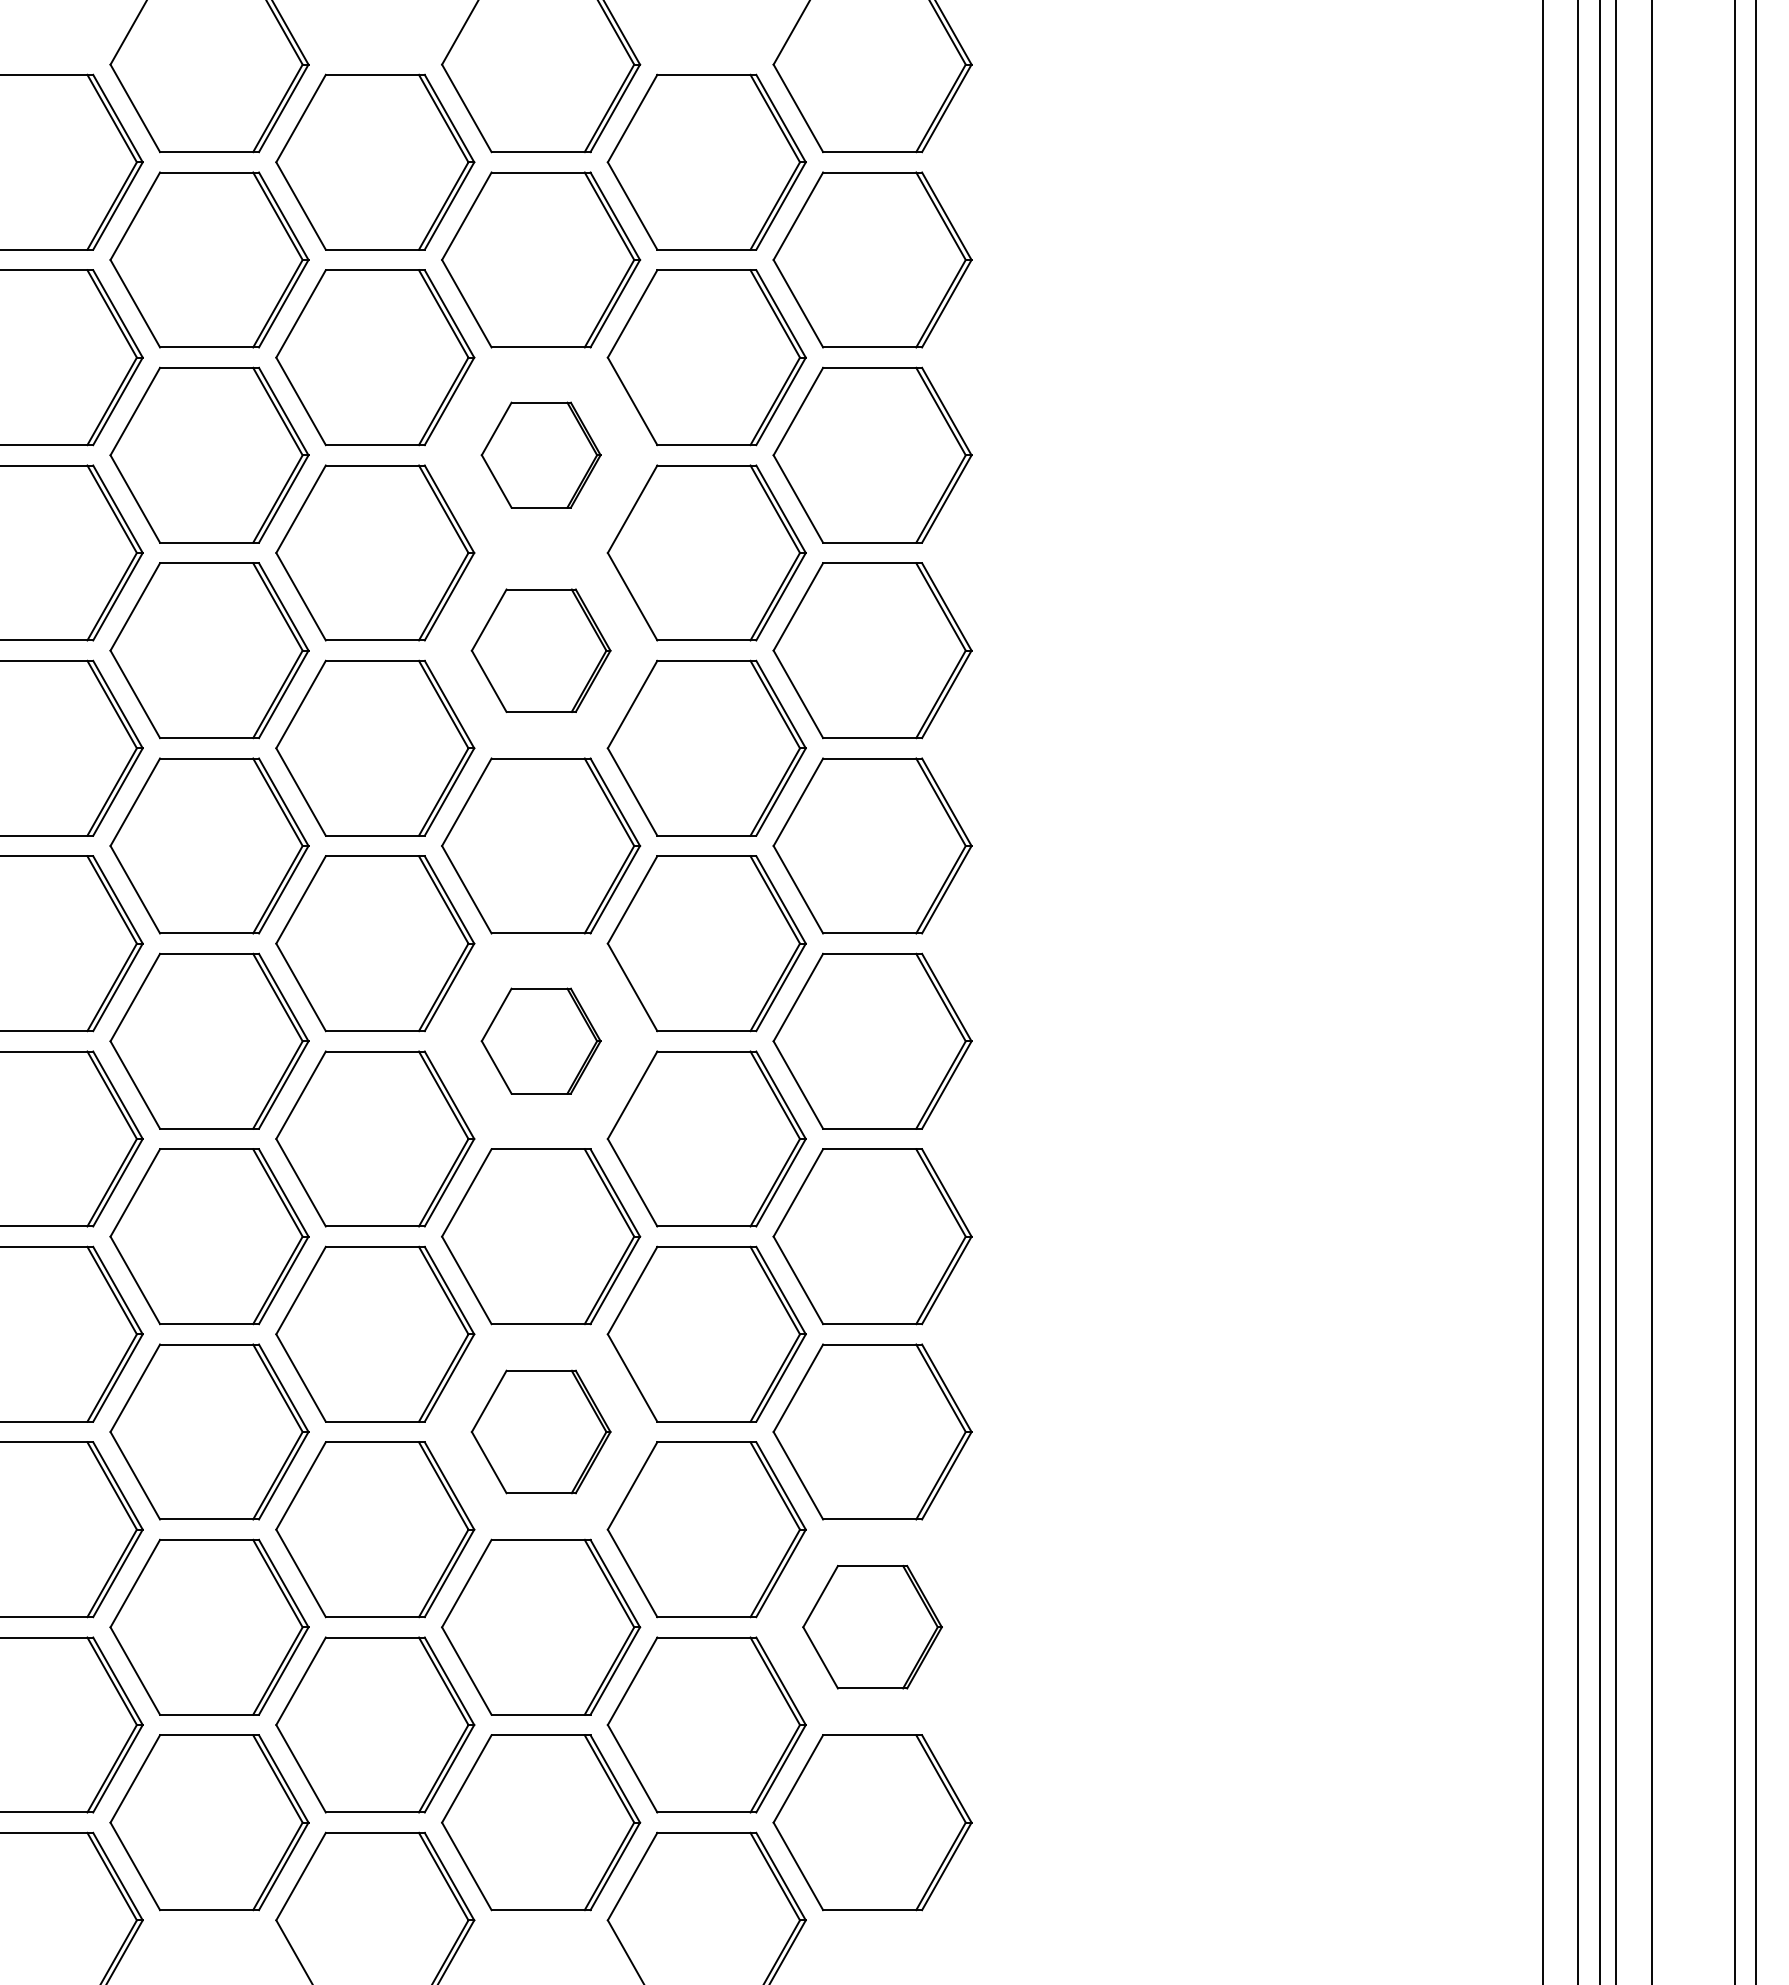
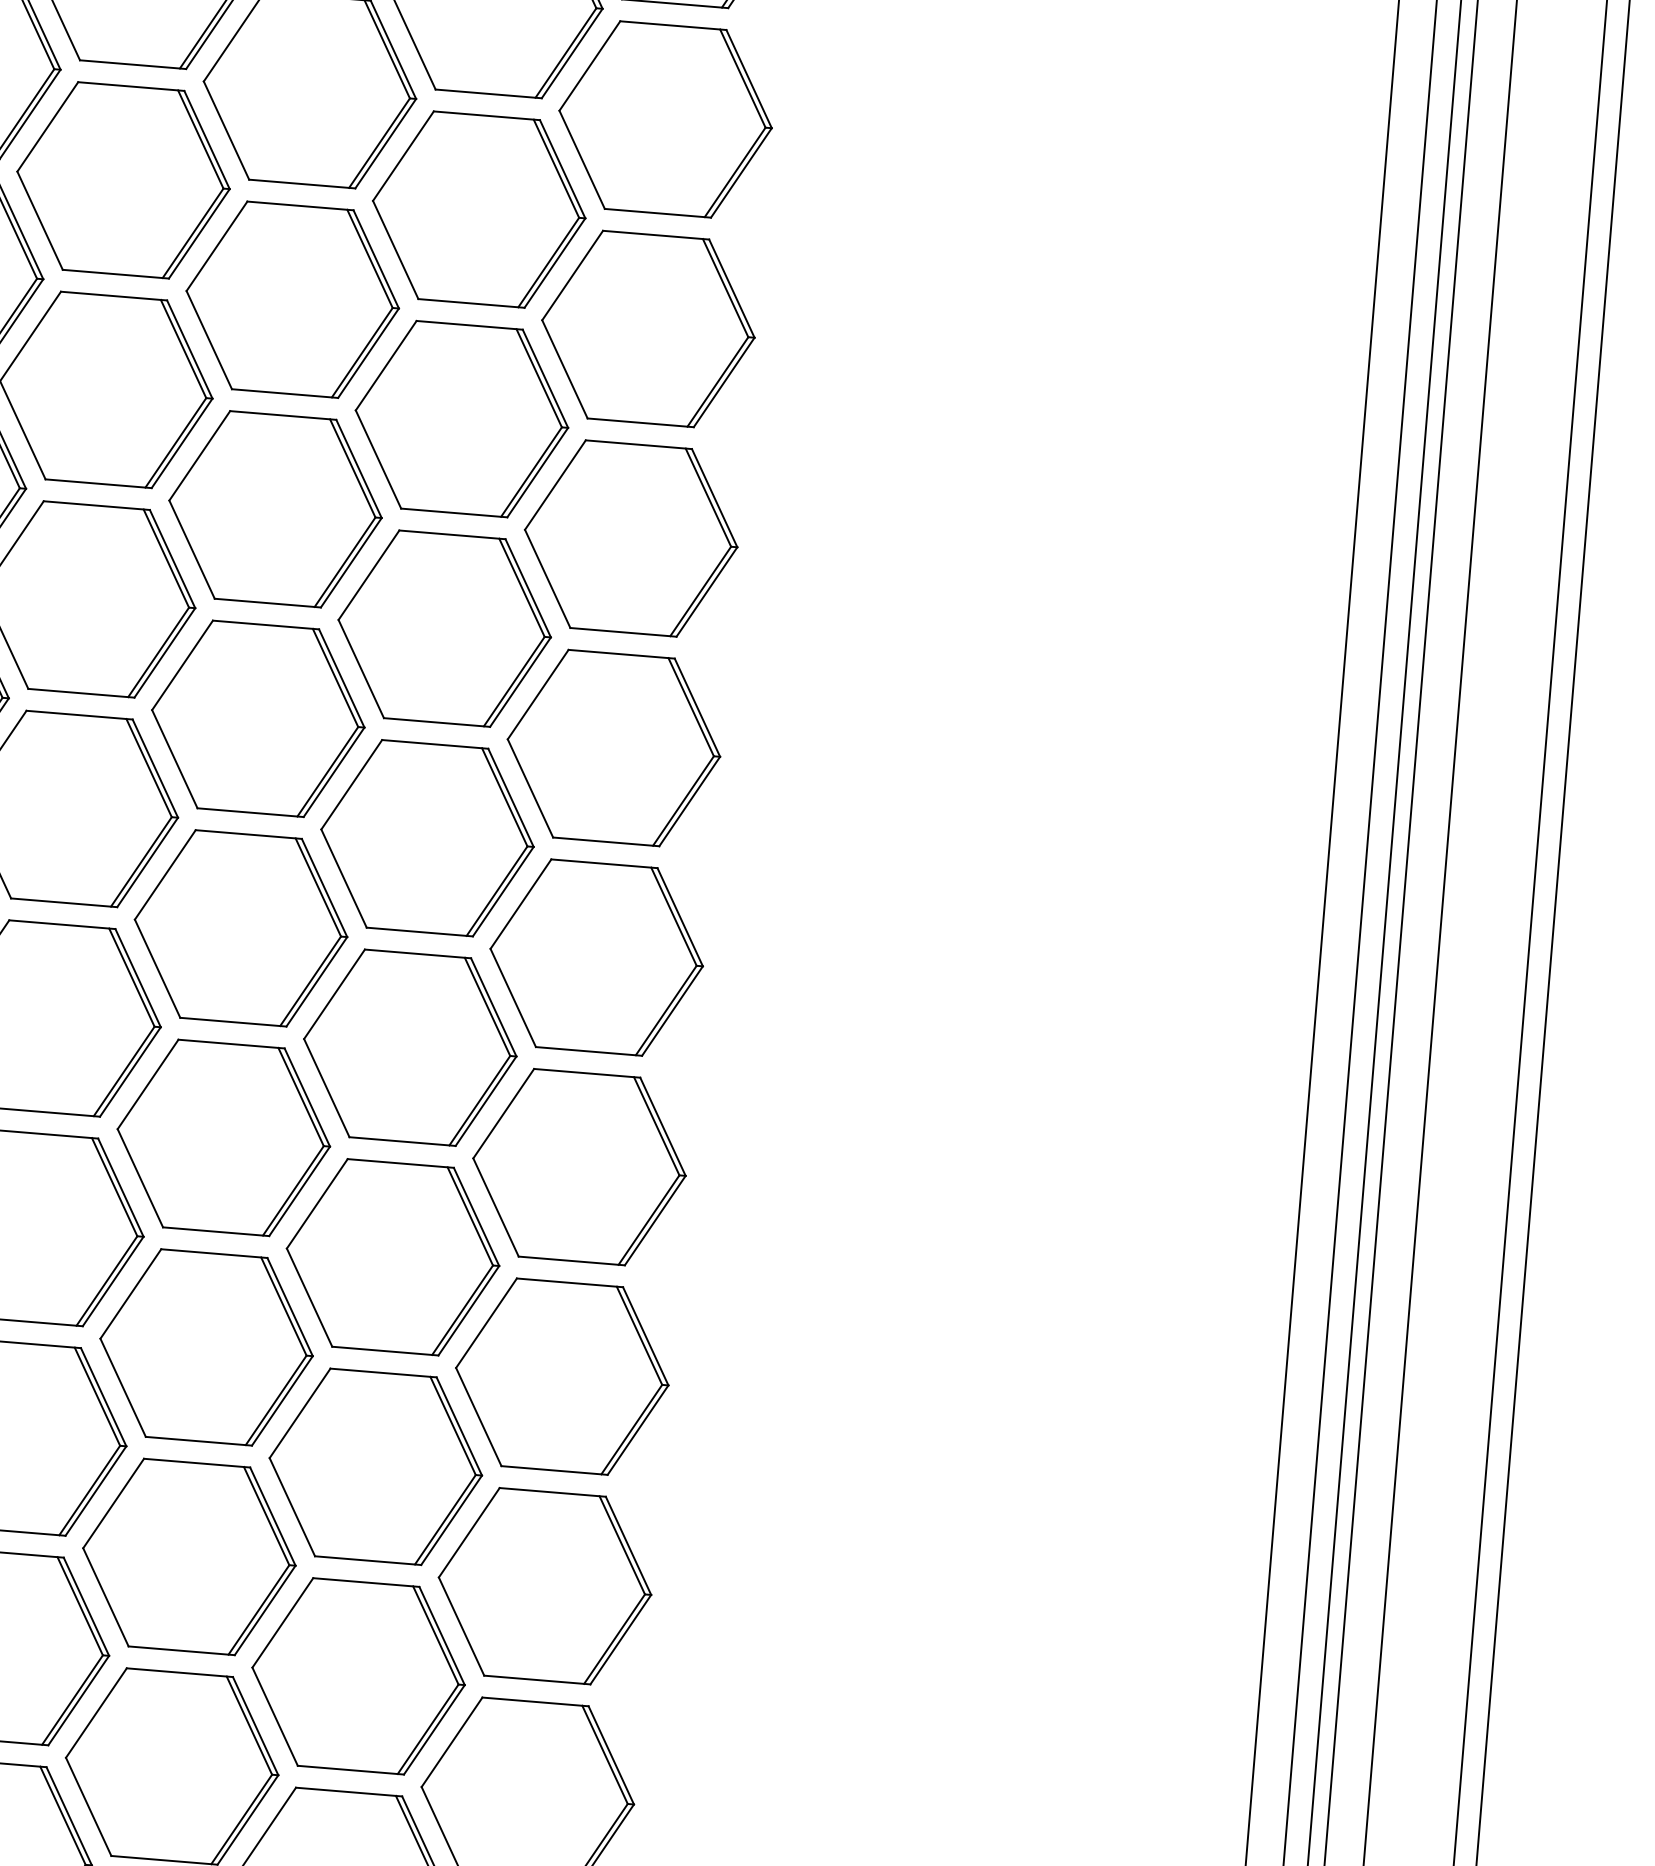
part: (541, 454) -> (293, 298), size x1.67
part: (541, 650) -> (276, 509), size x1.43
part: (541, 1040) -> (241, 927), size x1.67
part: (541, 1431) -> (207, 1346), size x1.43
part: (872, 1626) -> (545, 1585), size x1.43

